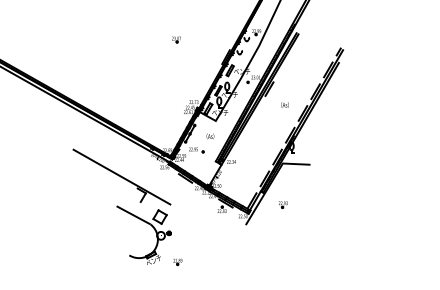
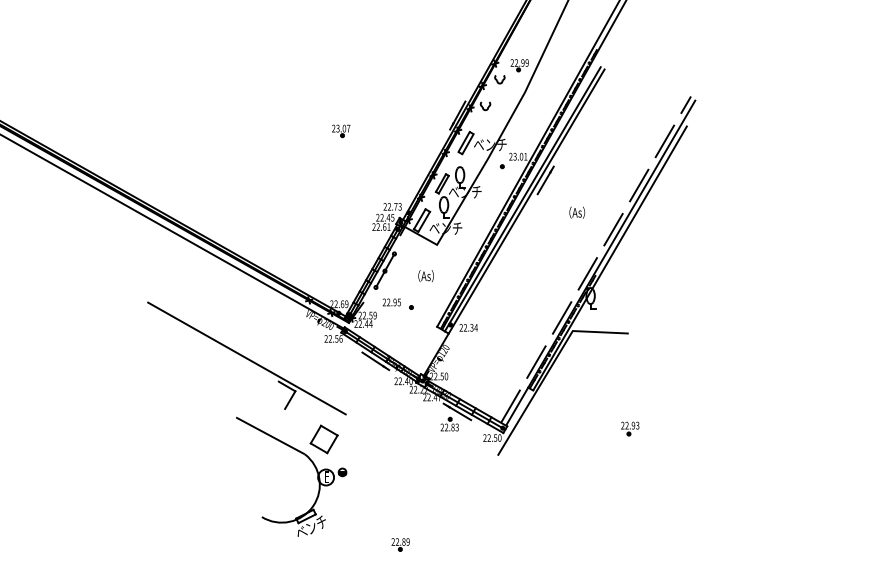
part: (176, 39) -> (341, 130), moved
part: (283, 204) -> (630, 428), moved
part: (177, 261) -> (399, 543), moved

